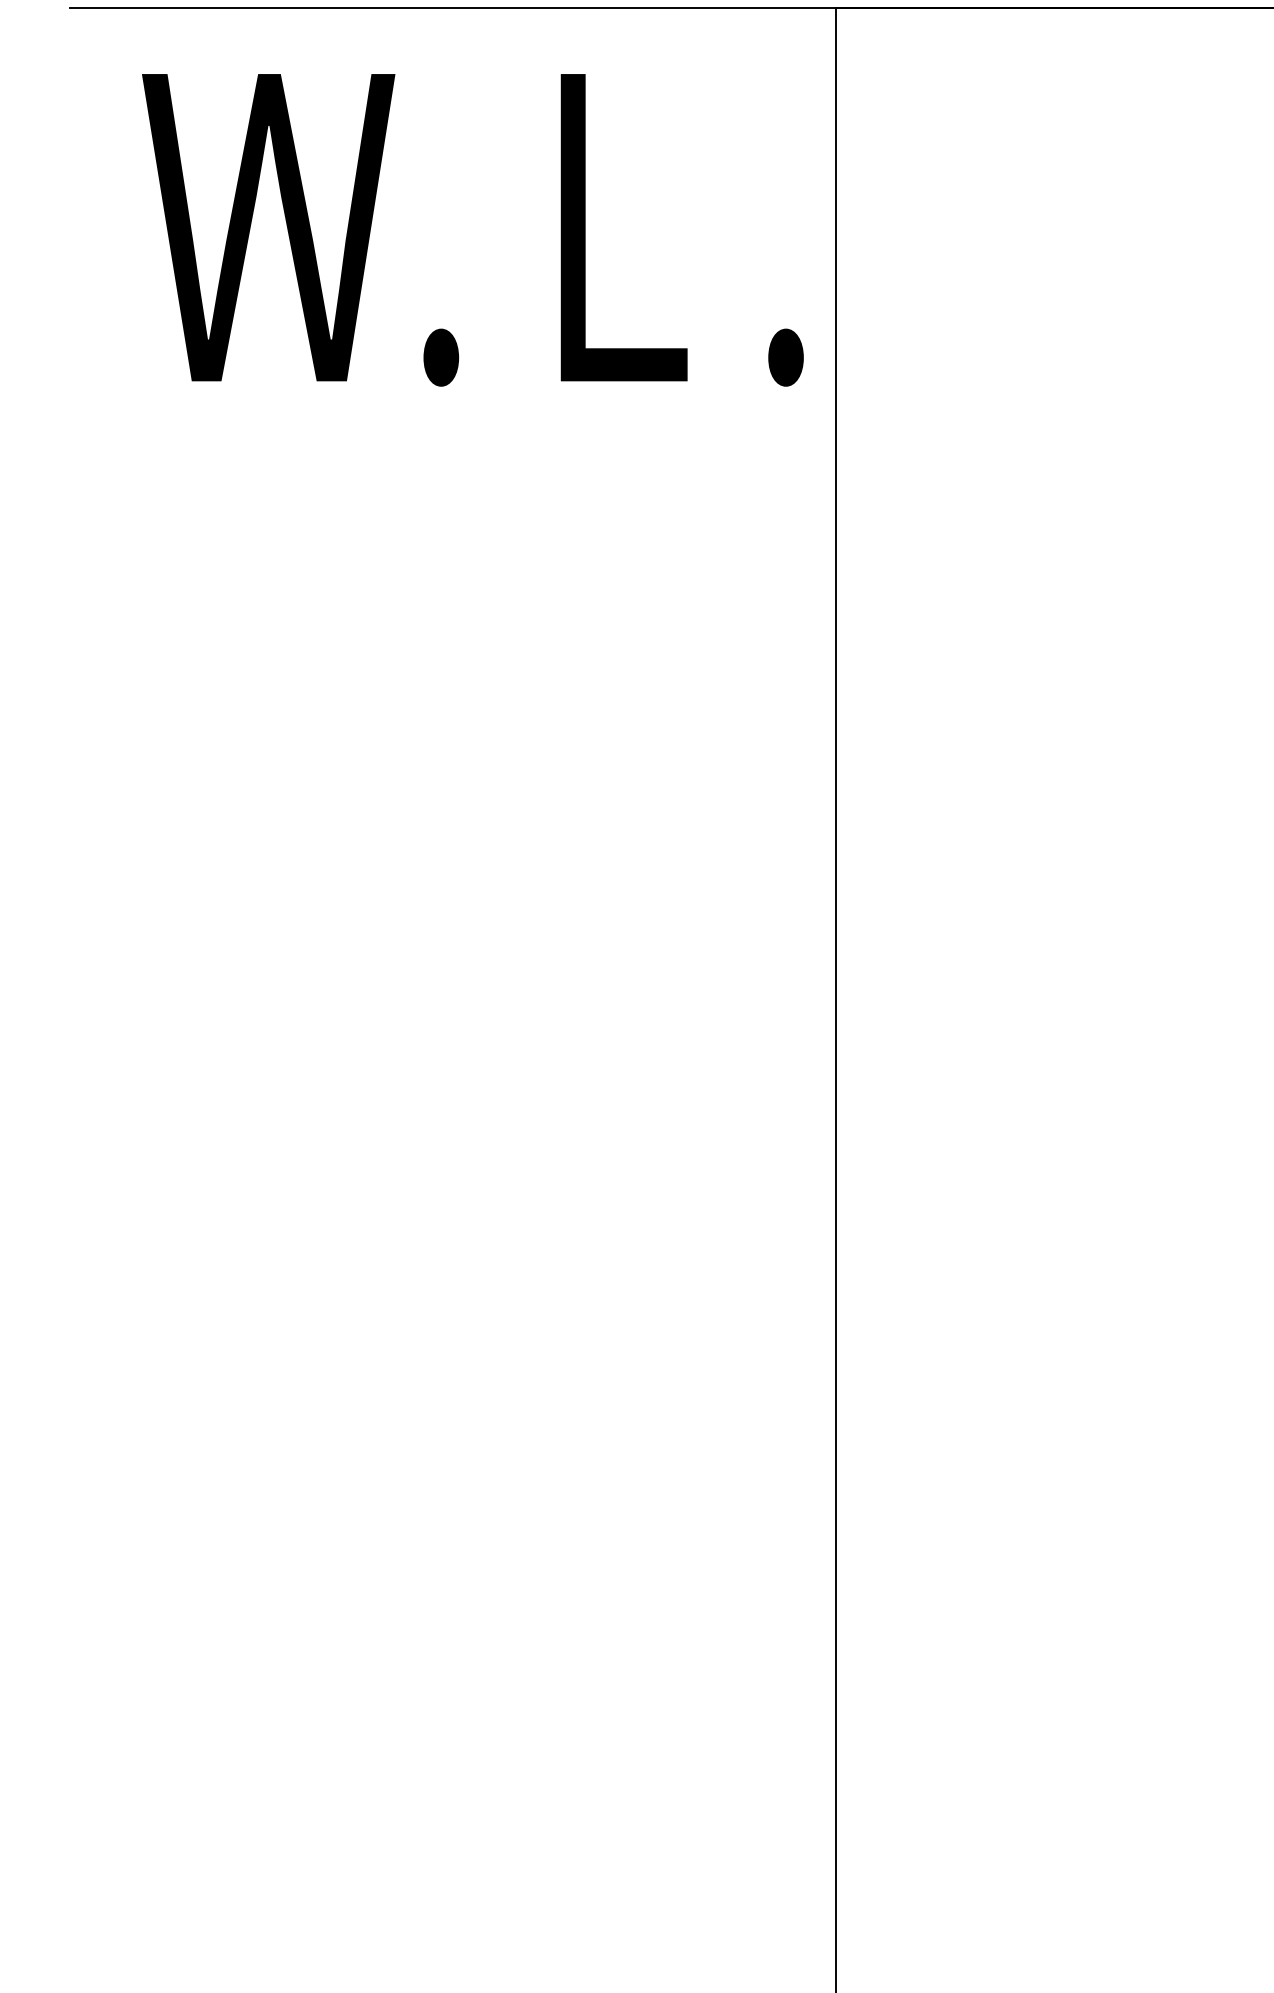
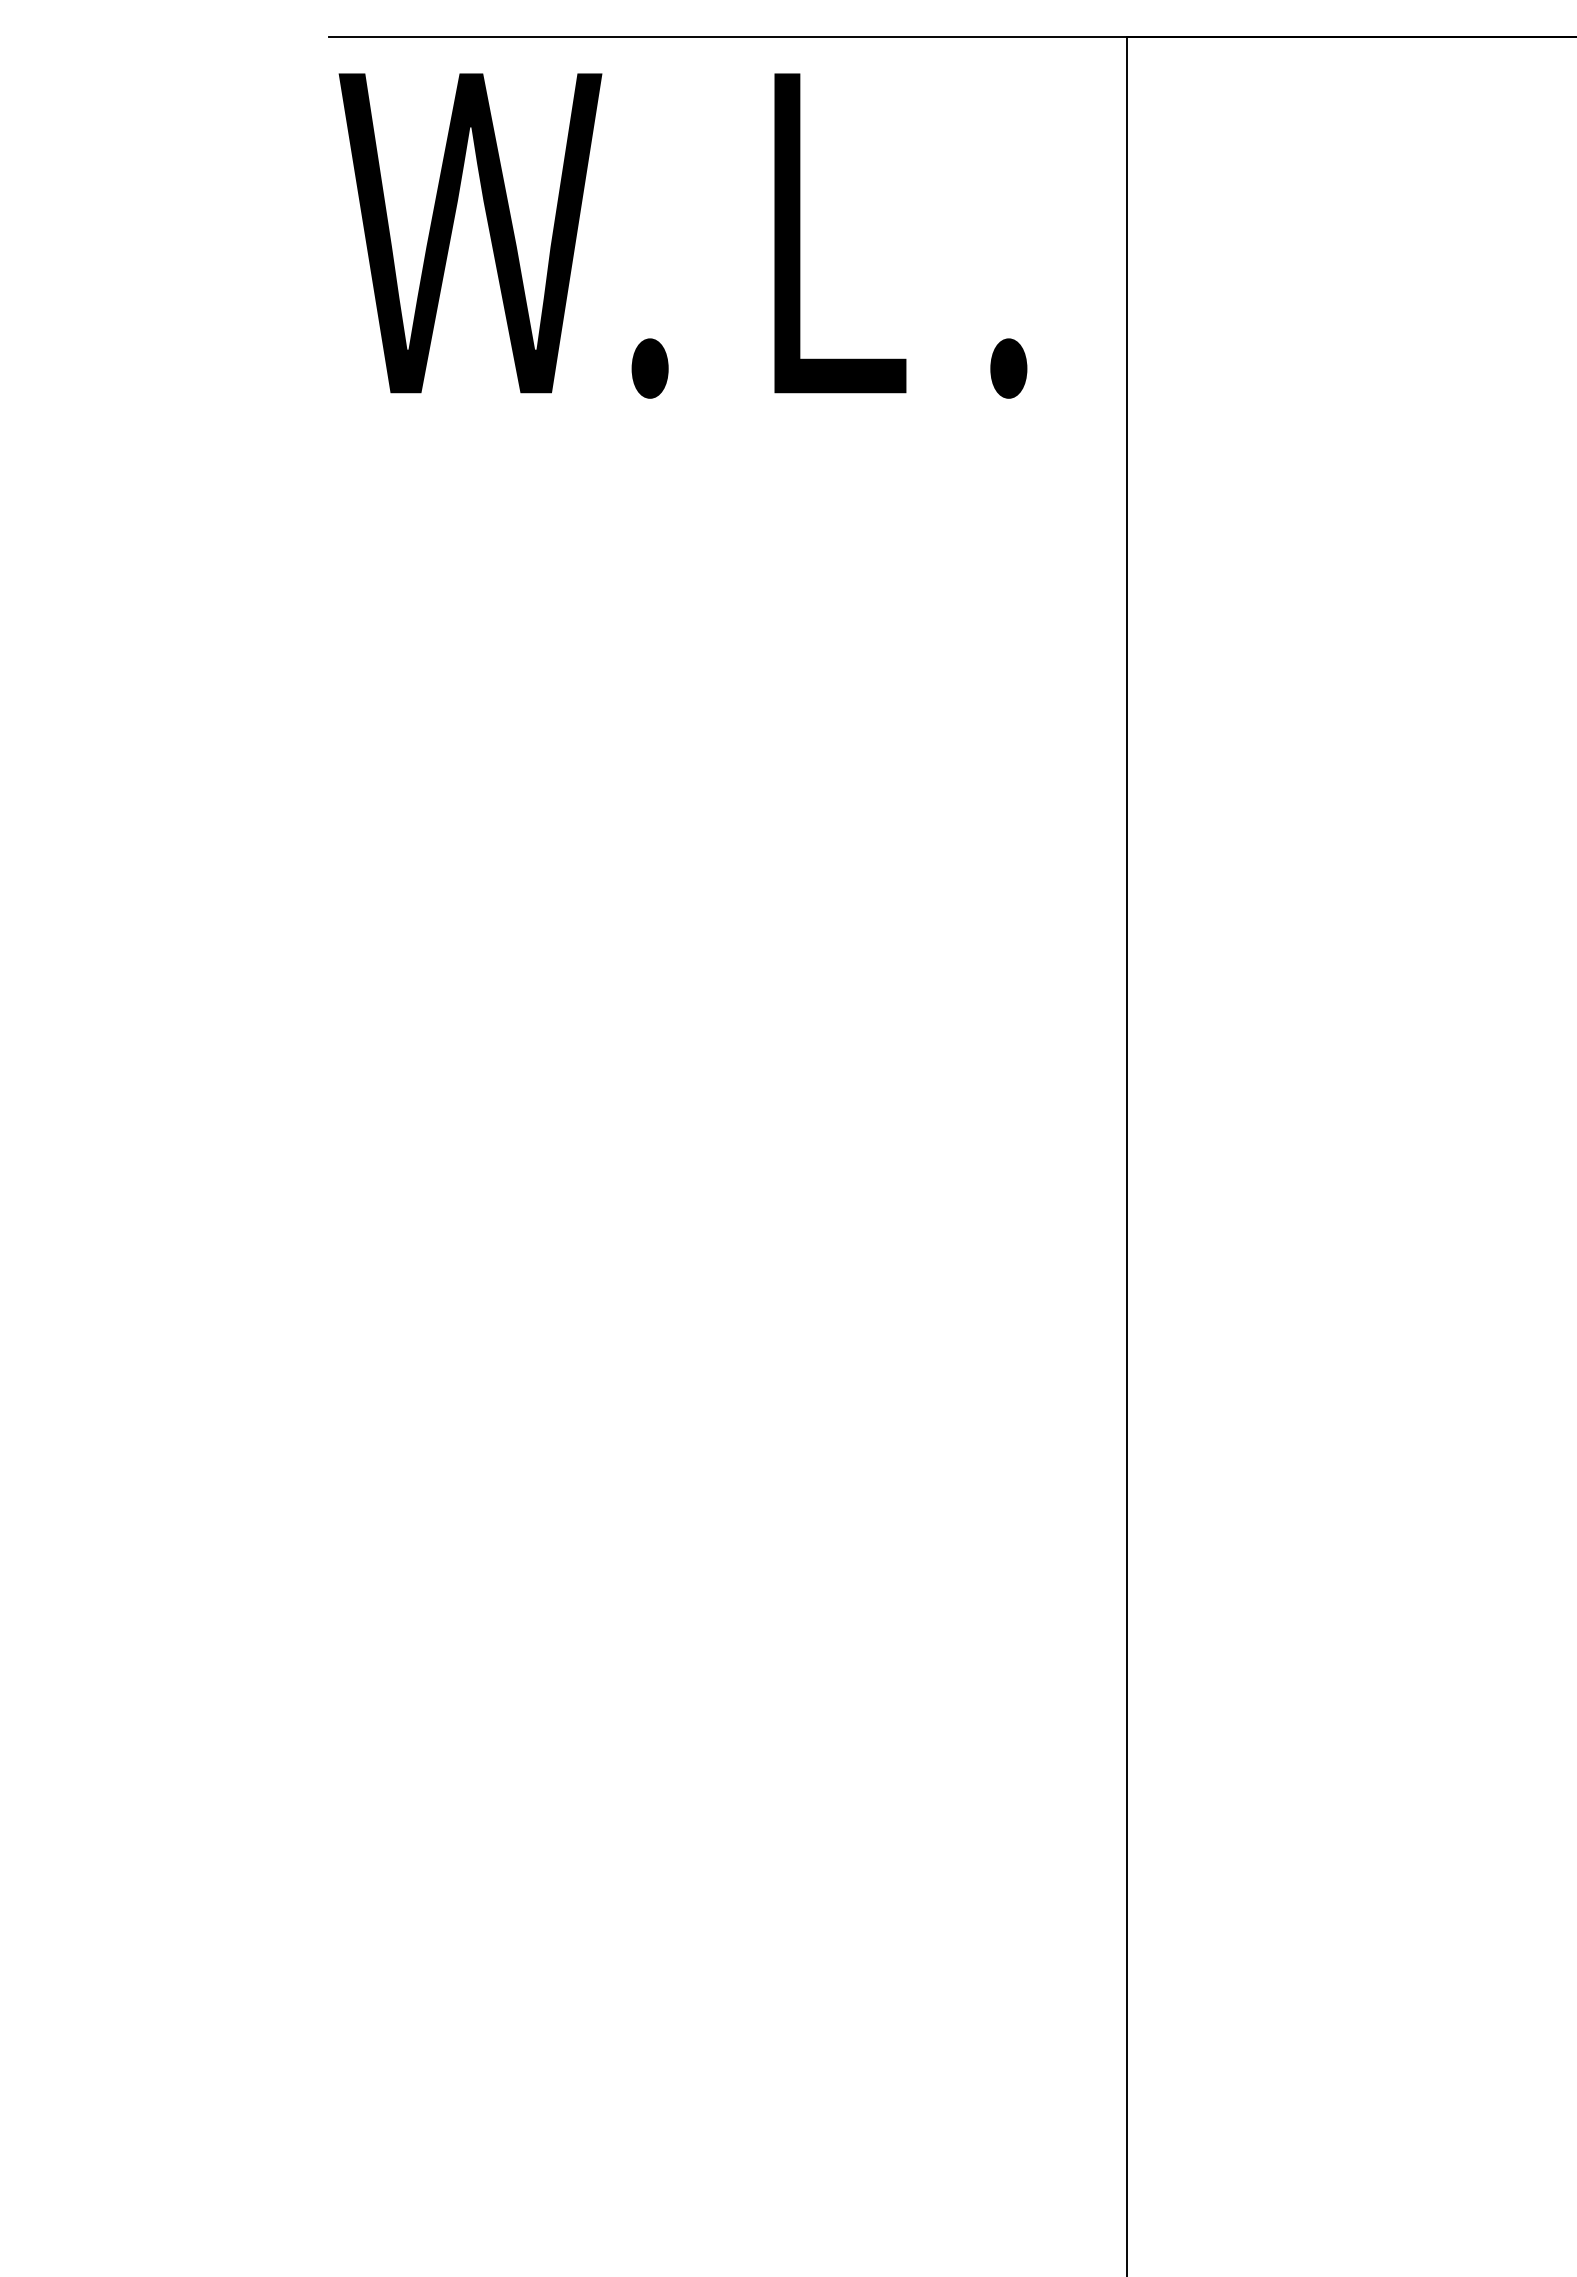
text: (472, 229) -> (682, 235), moved

